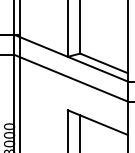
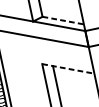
line: (104, 63) -> (63, 20), solid -> dashed
line: (98, 122) -> (68, 68), solid -> dashed

